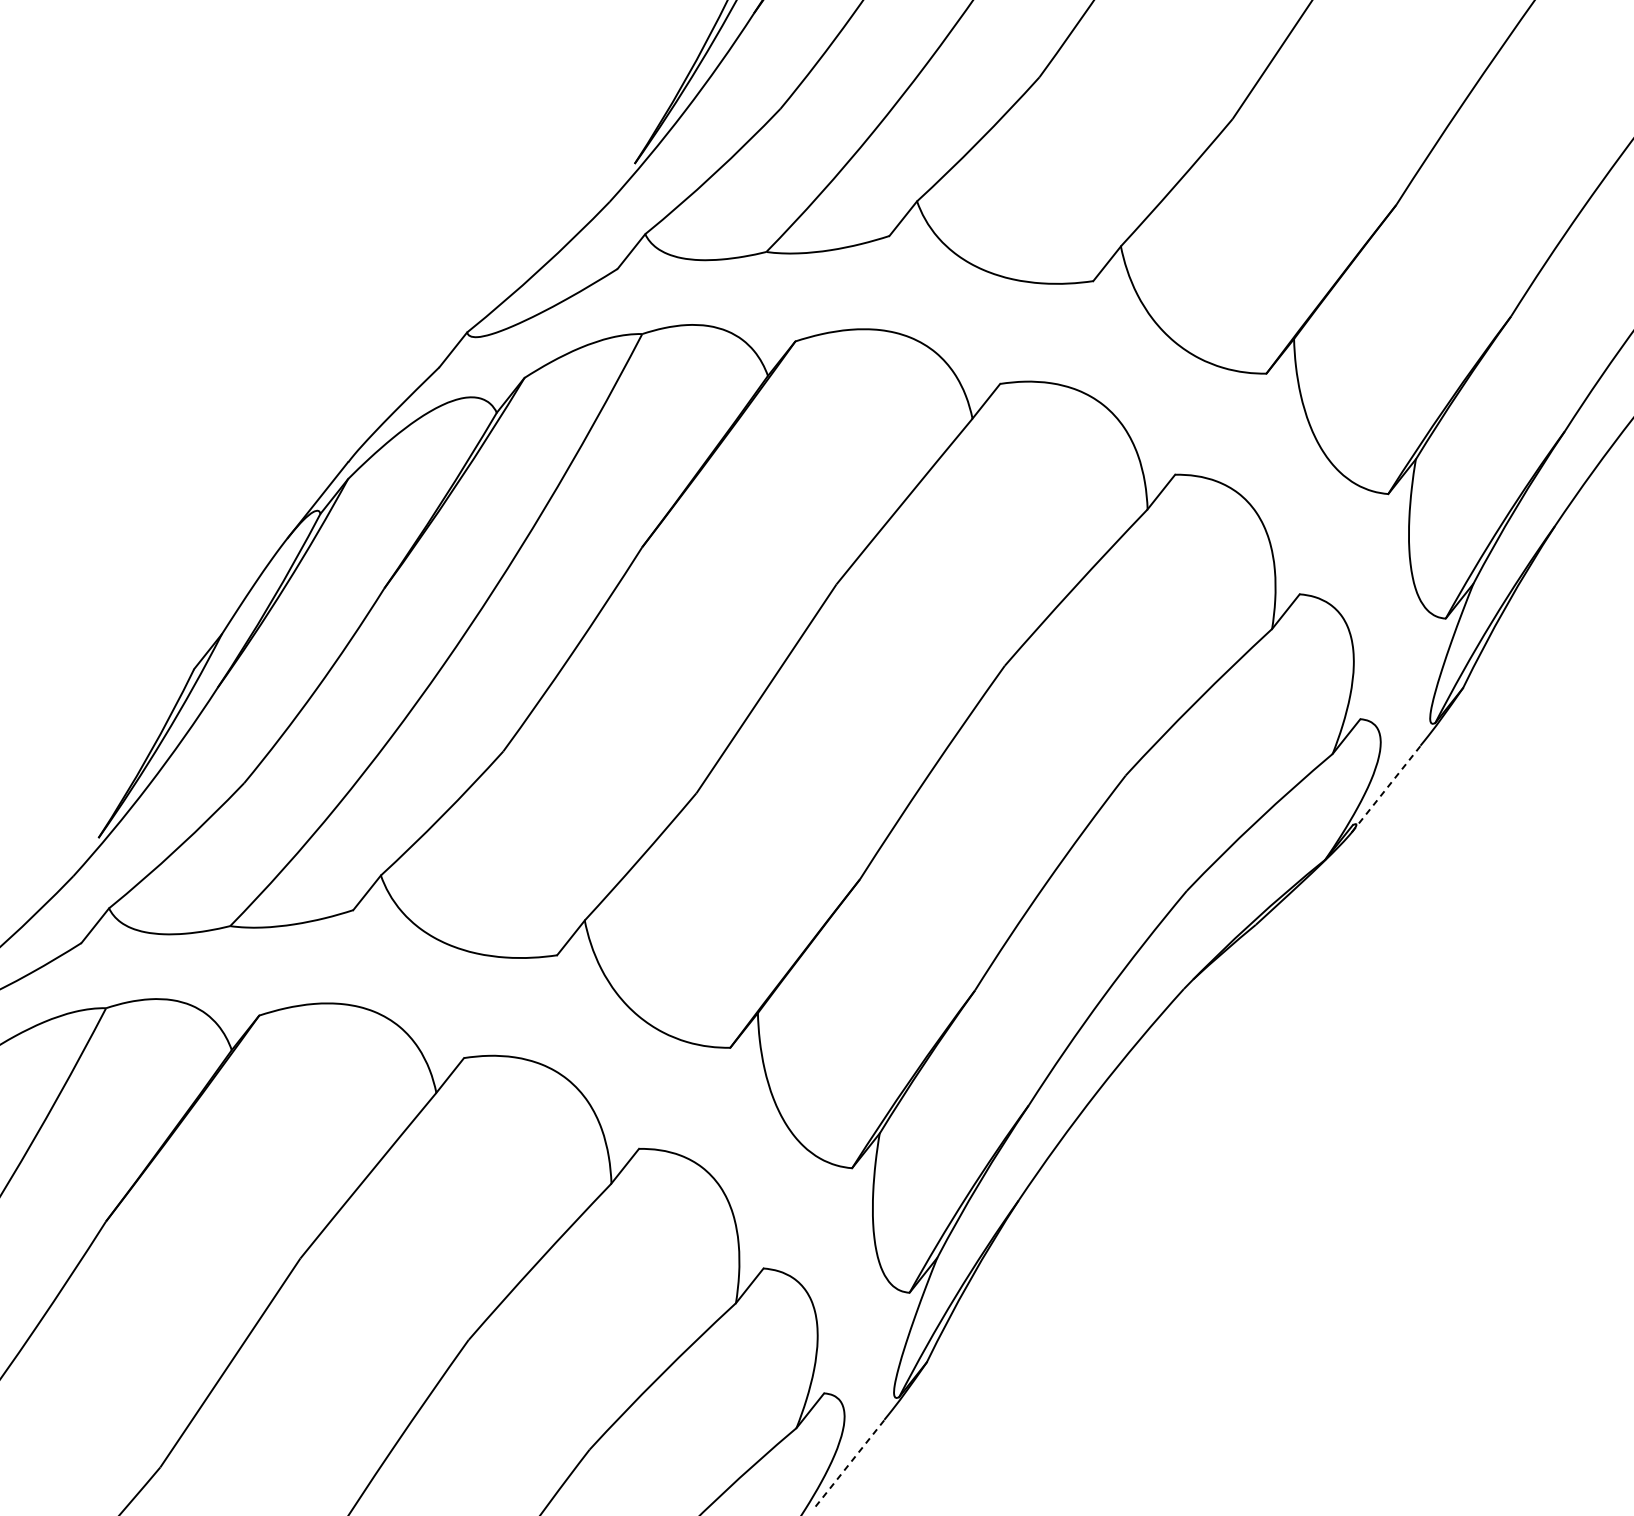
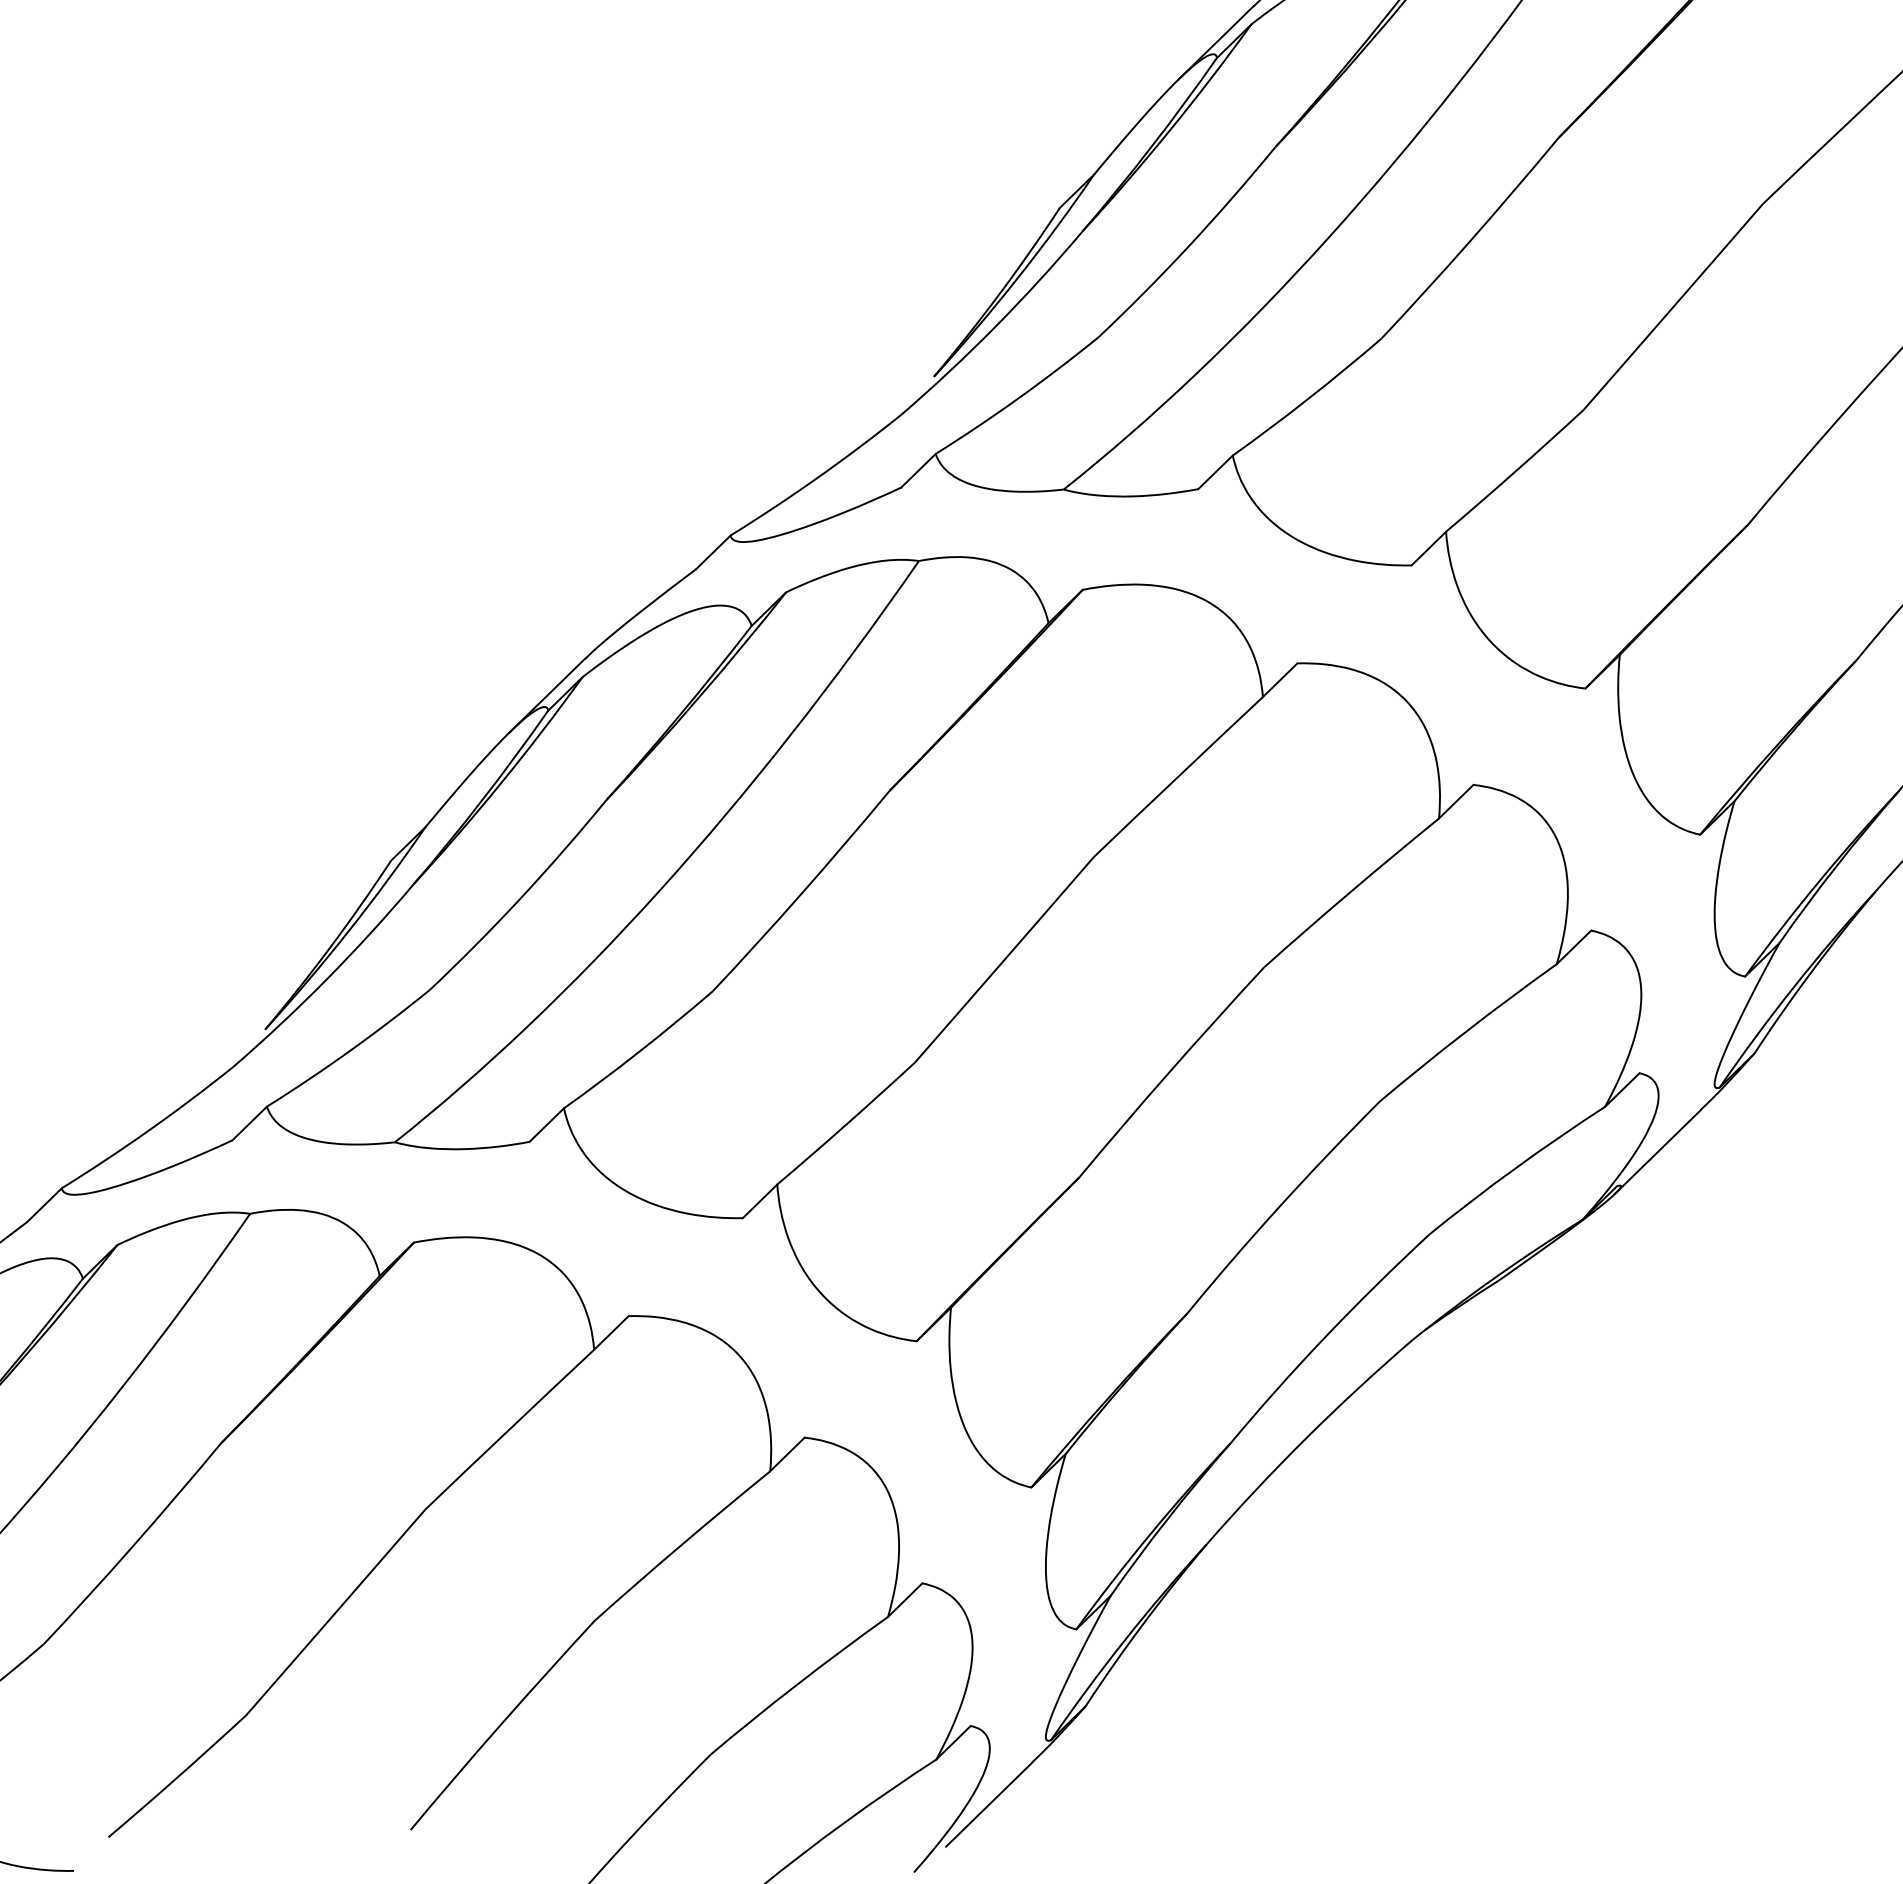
line: (1386, 788) -> (1658, 1151), dashed -> solid
line: (850, 1462) -> (989, 1804), dashed -> solid

